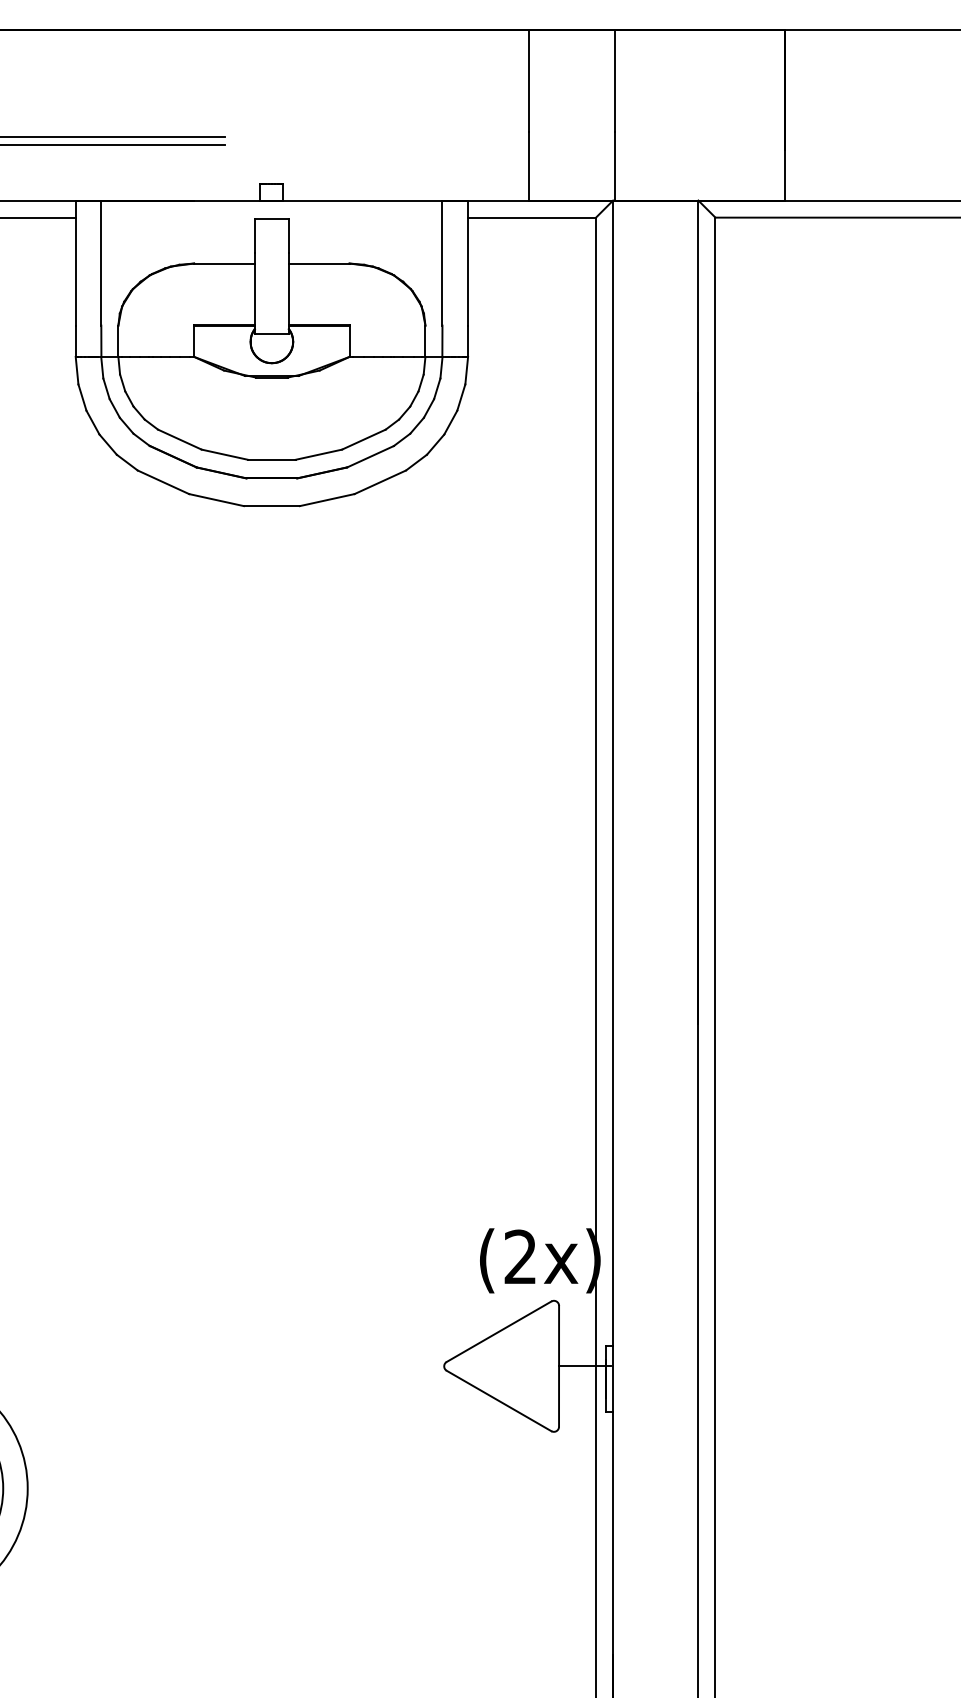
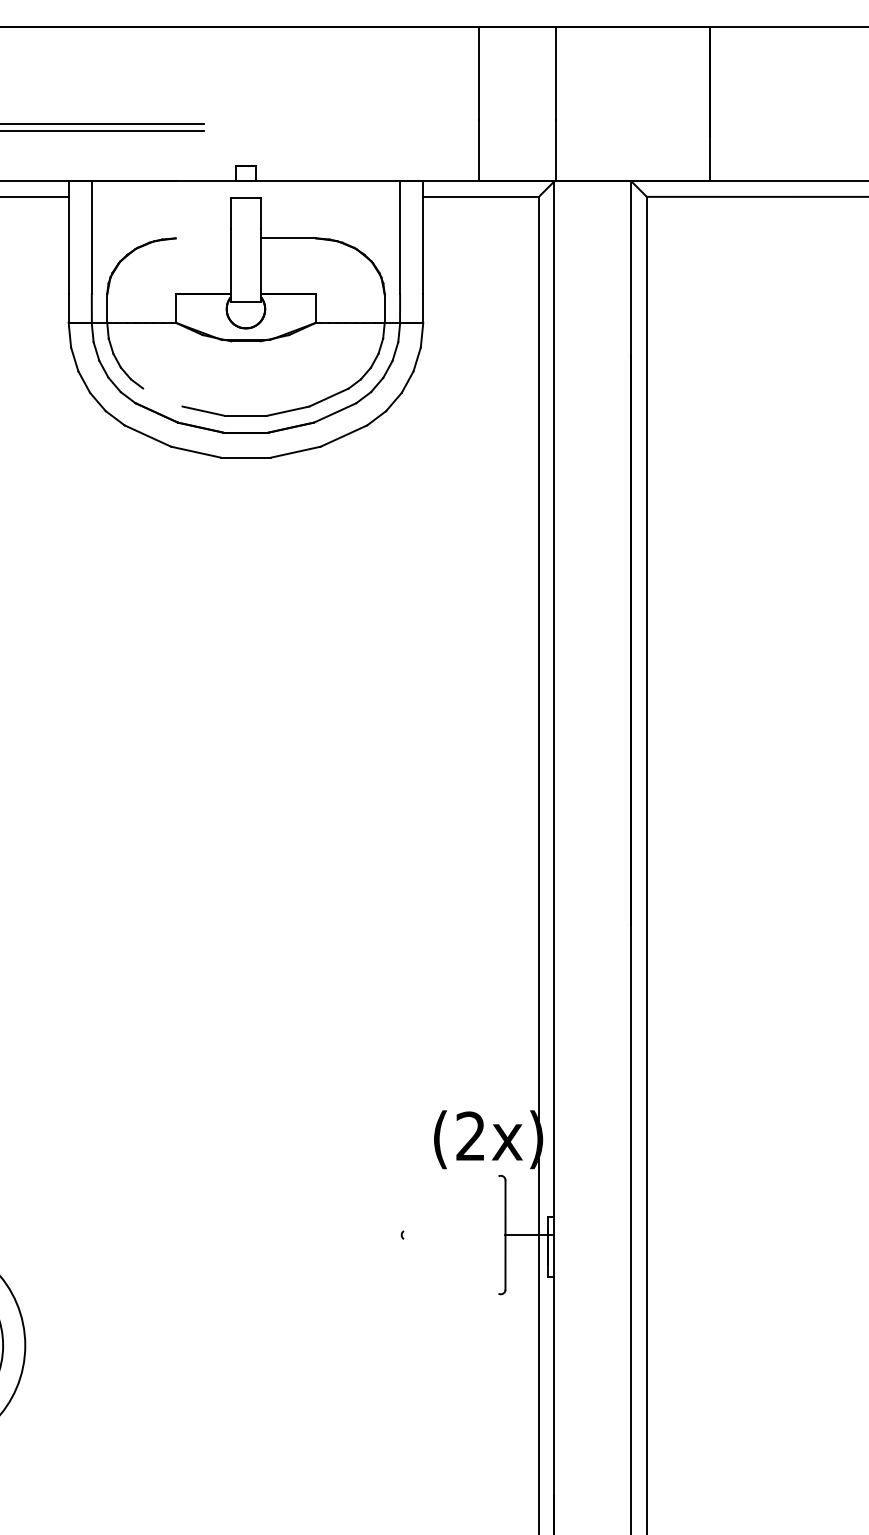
line: (224, 263) -> (203, 238), removed
line: (179, 439) -> (162, 397), removed
line: (498, 1331) -> (450, 1203), removed
line: (498, 1400) -> (450, 1265), removed

